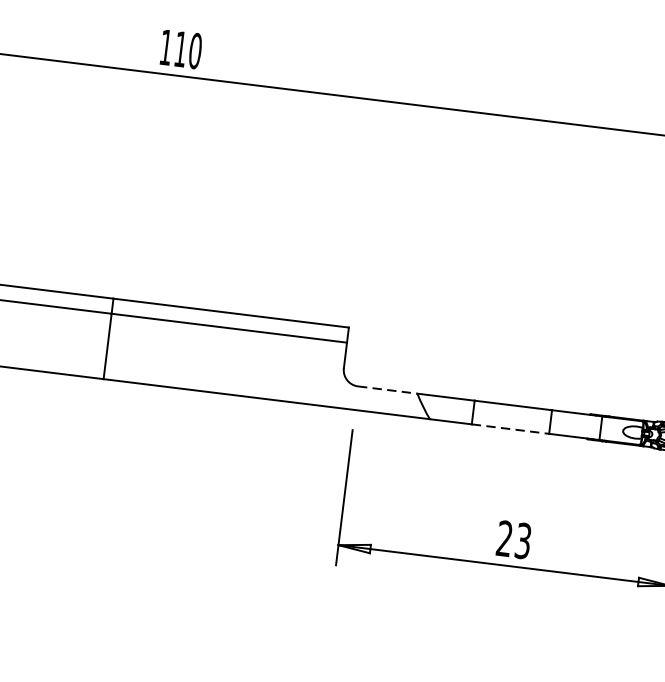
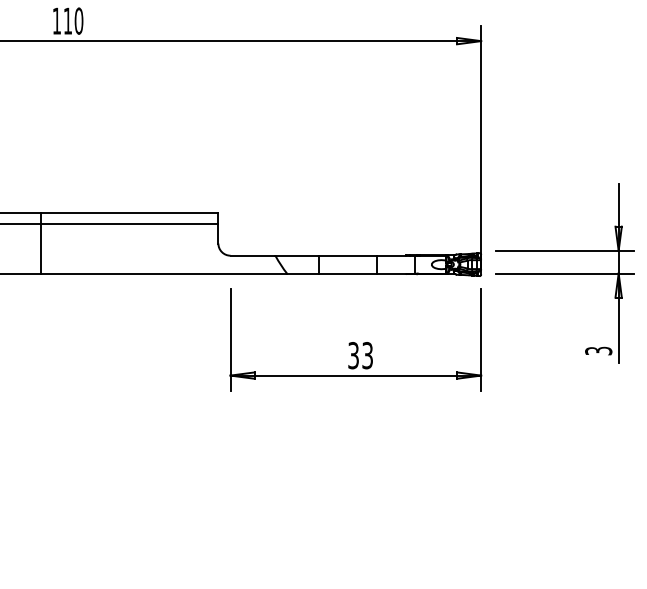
line: (388, 389) -> (253, 255), dashed -> solid
line: (511, 429) -> (348, 273), dashed -> solid
text: (504, 538) -> (353, 355), 23 -> 33

